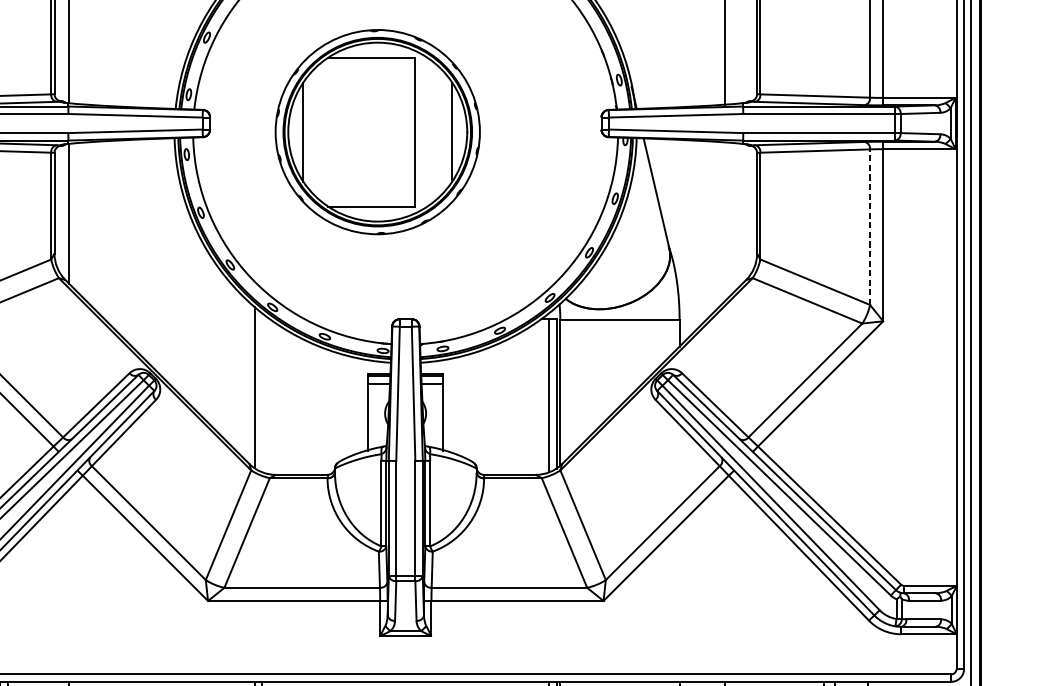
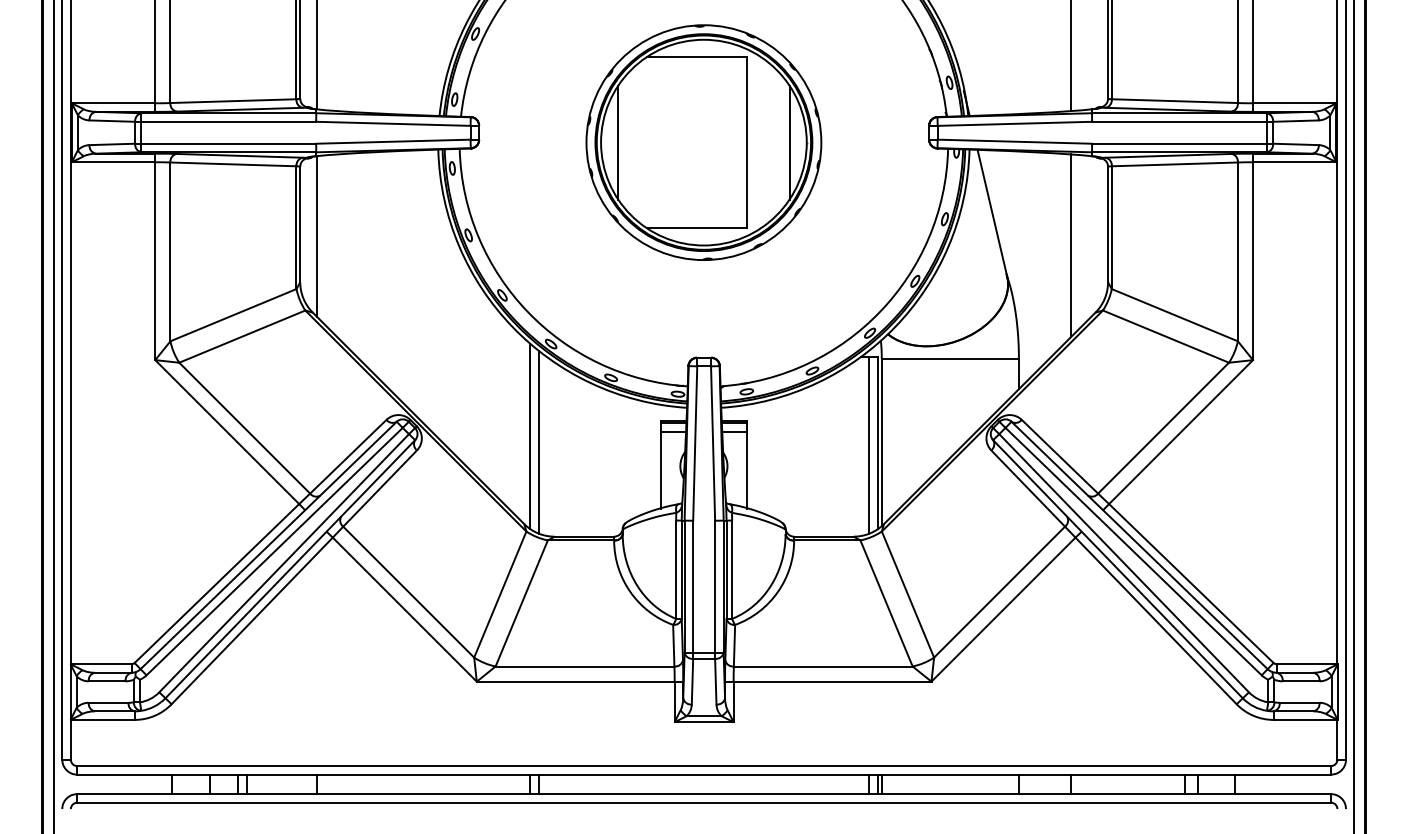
part: (377, 132) -> (703, 142), moved
line: (725, 221) -> (1071, 245), added
line: (869, 226) -> (1237, 251), dashed -> solid
line: (261, 392) -> (538, 441), added

